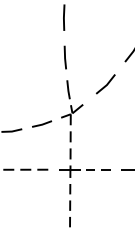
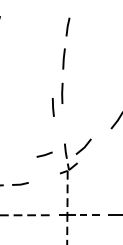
line: (64, 57) -> (52, 107), moved
line: (106, 83) -> (84, 146), moved
line: (41, 123) -> (44, 154), moved

